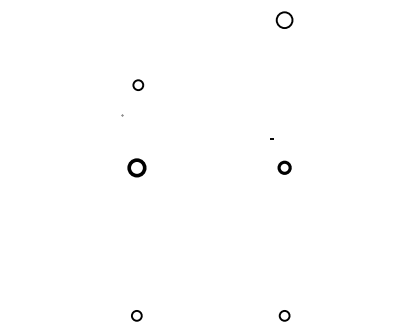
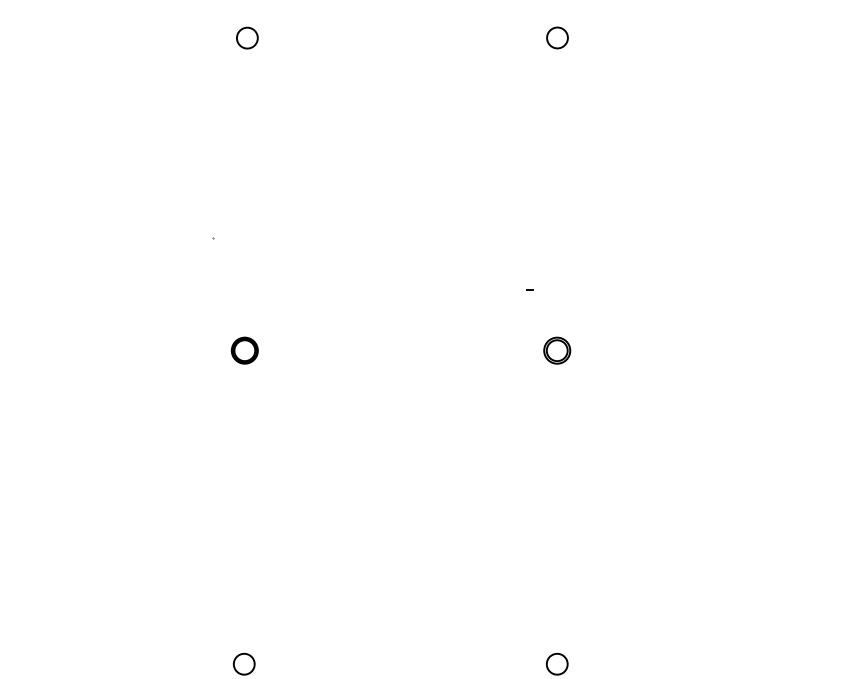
circle: (284, 19) -> (556, 36), size x0.62
circle: (138, 84) -> (247, 36), moved
part: (137, 167) -> (245, 350), size x0.71

